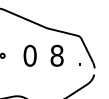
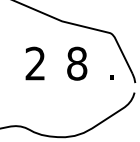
text: (29, 55) -> (34, 63), 0 -> 2

